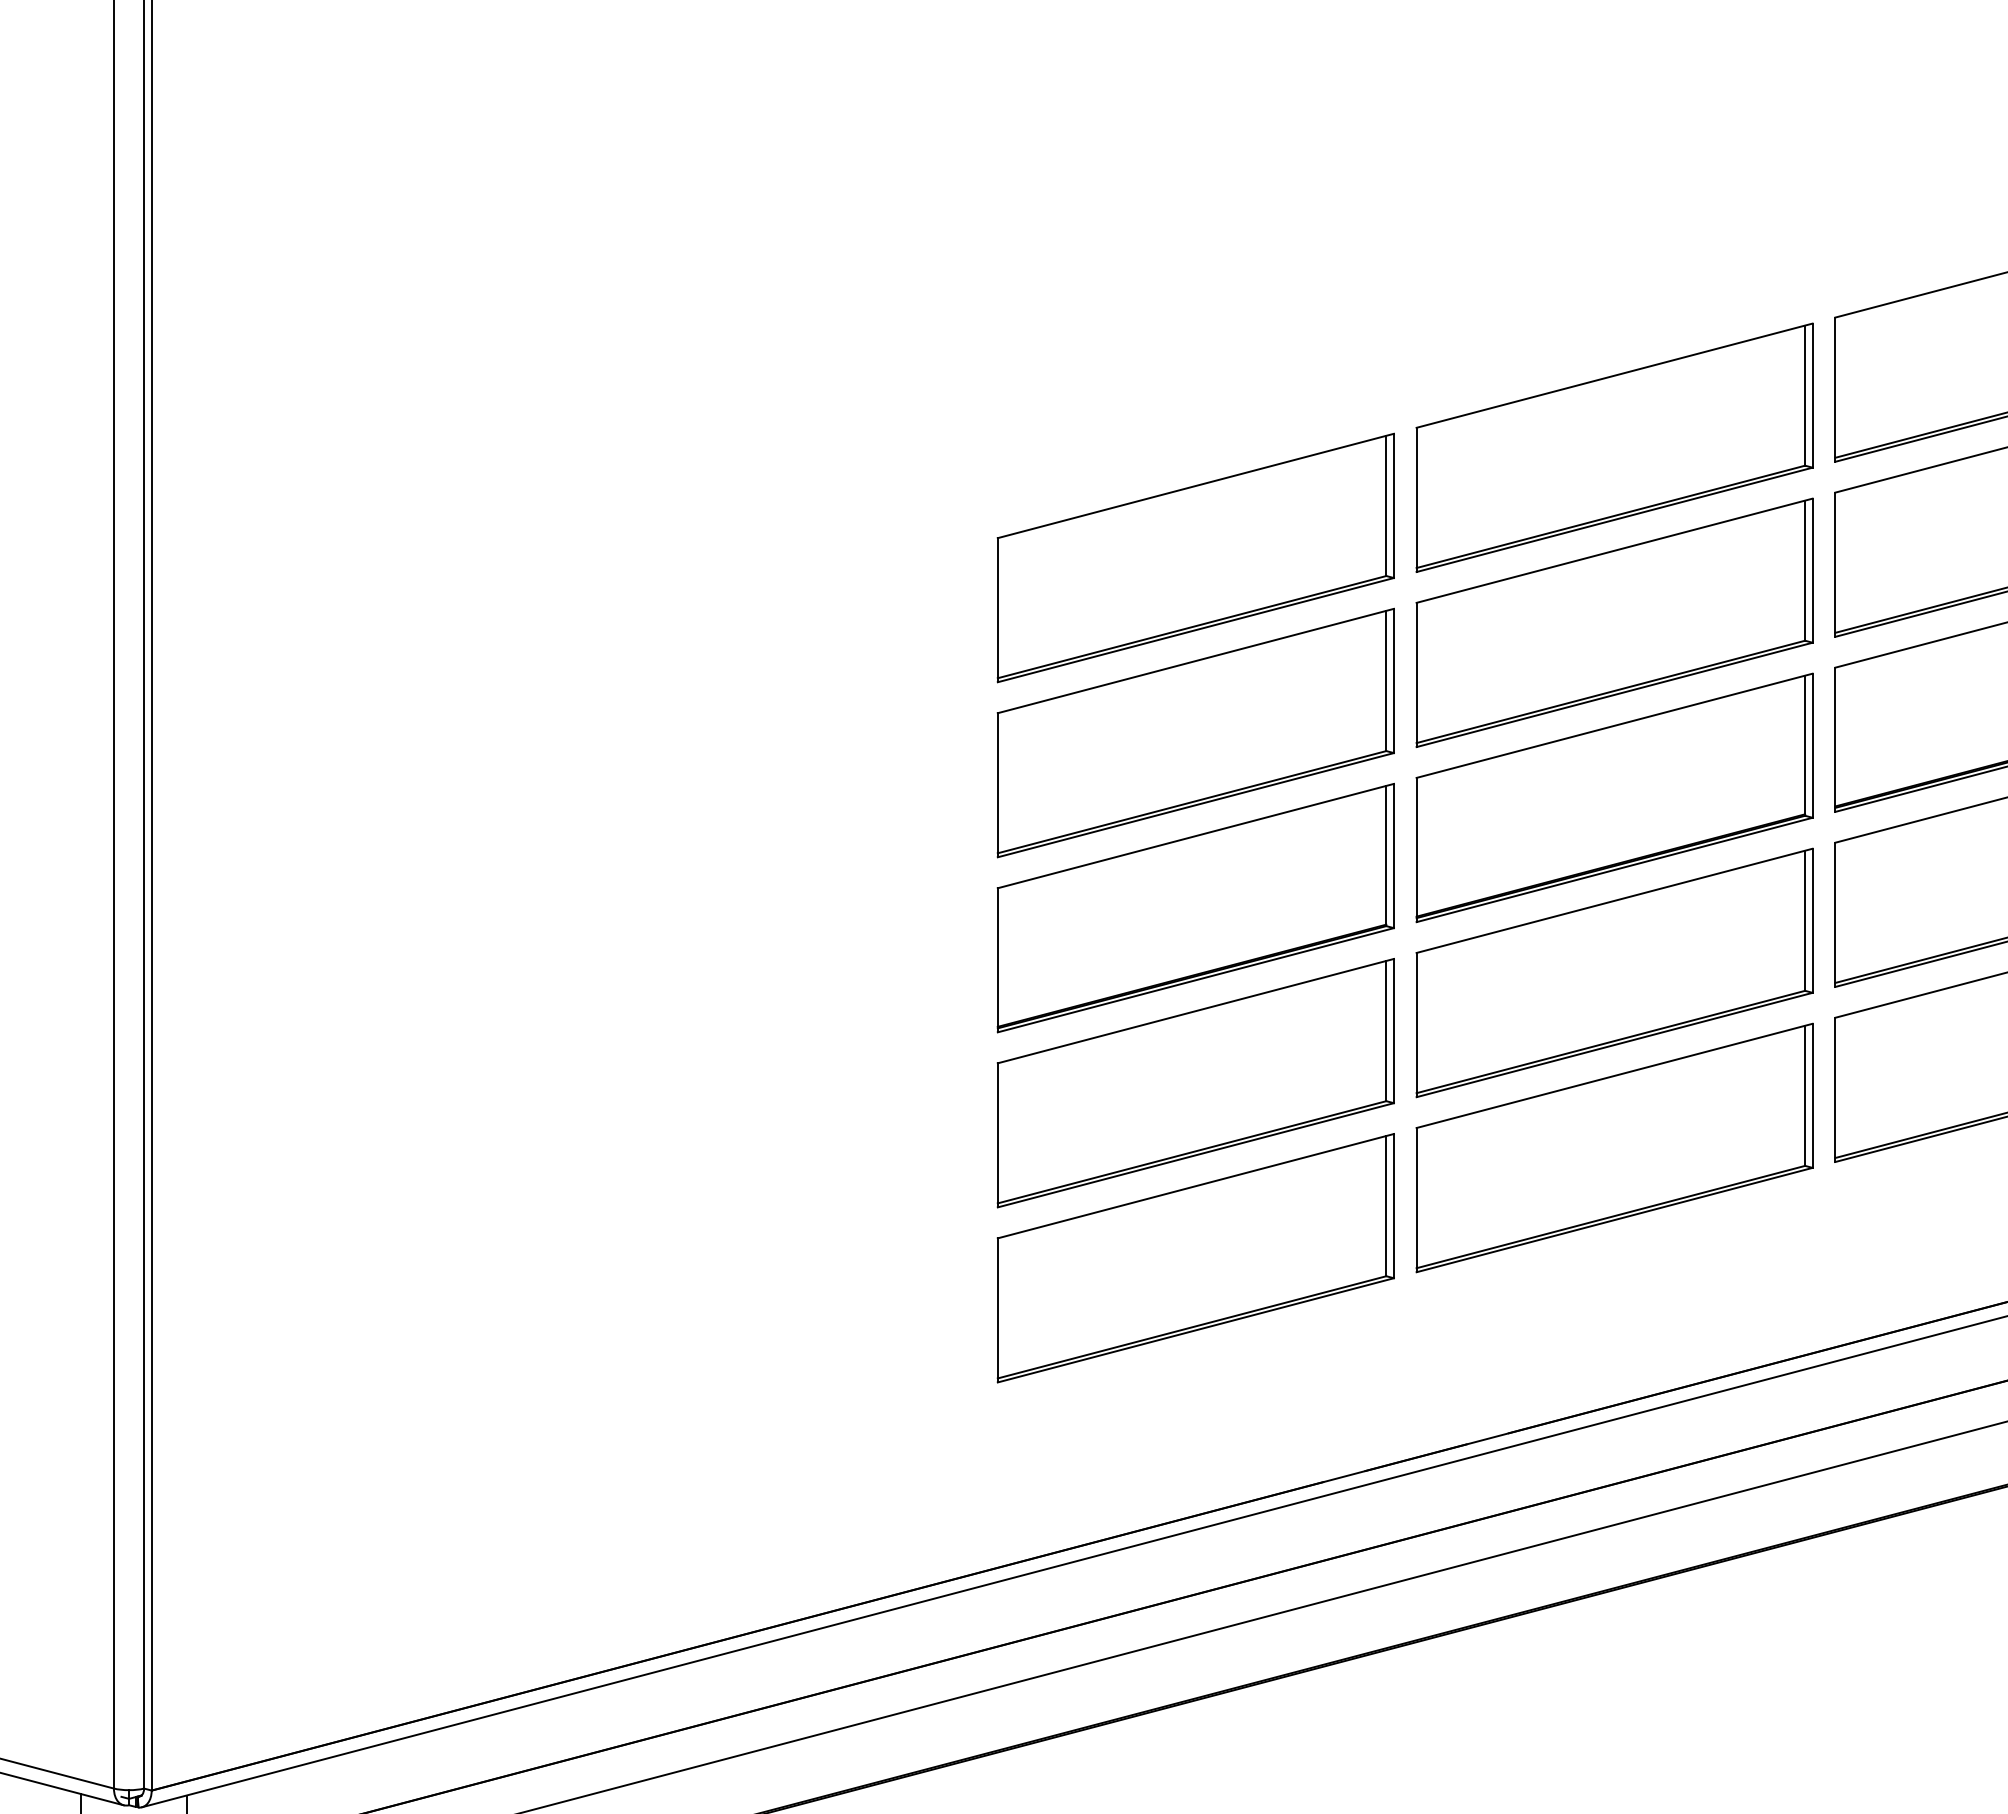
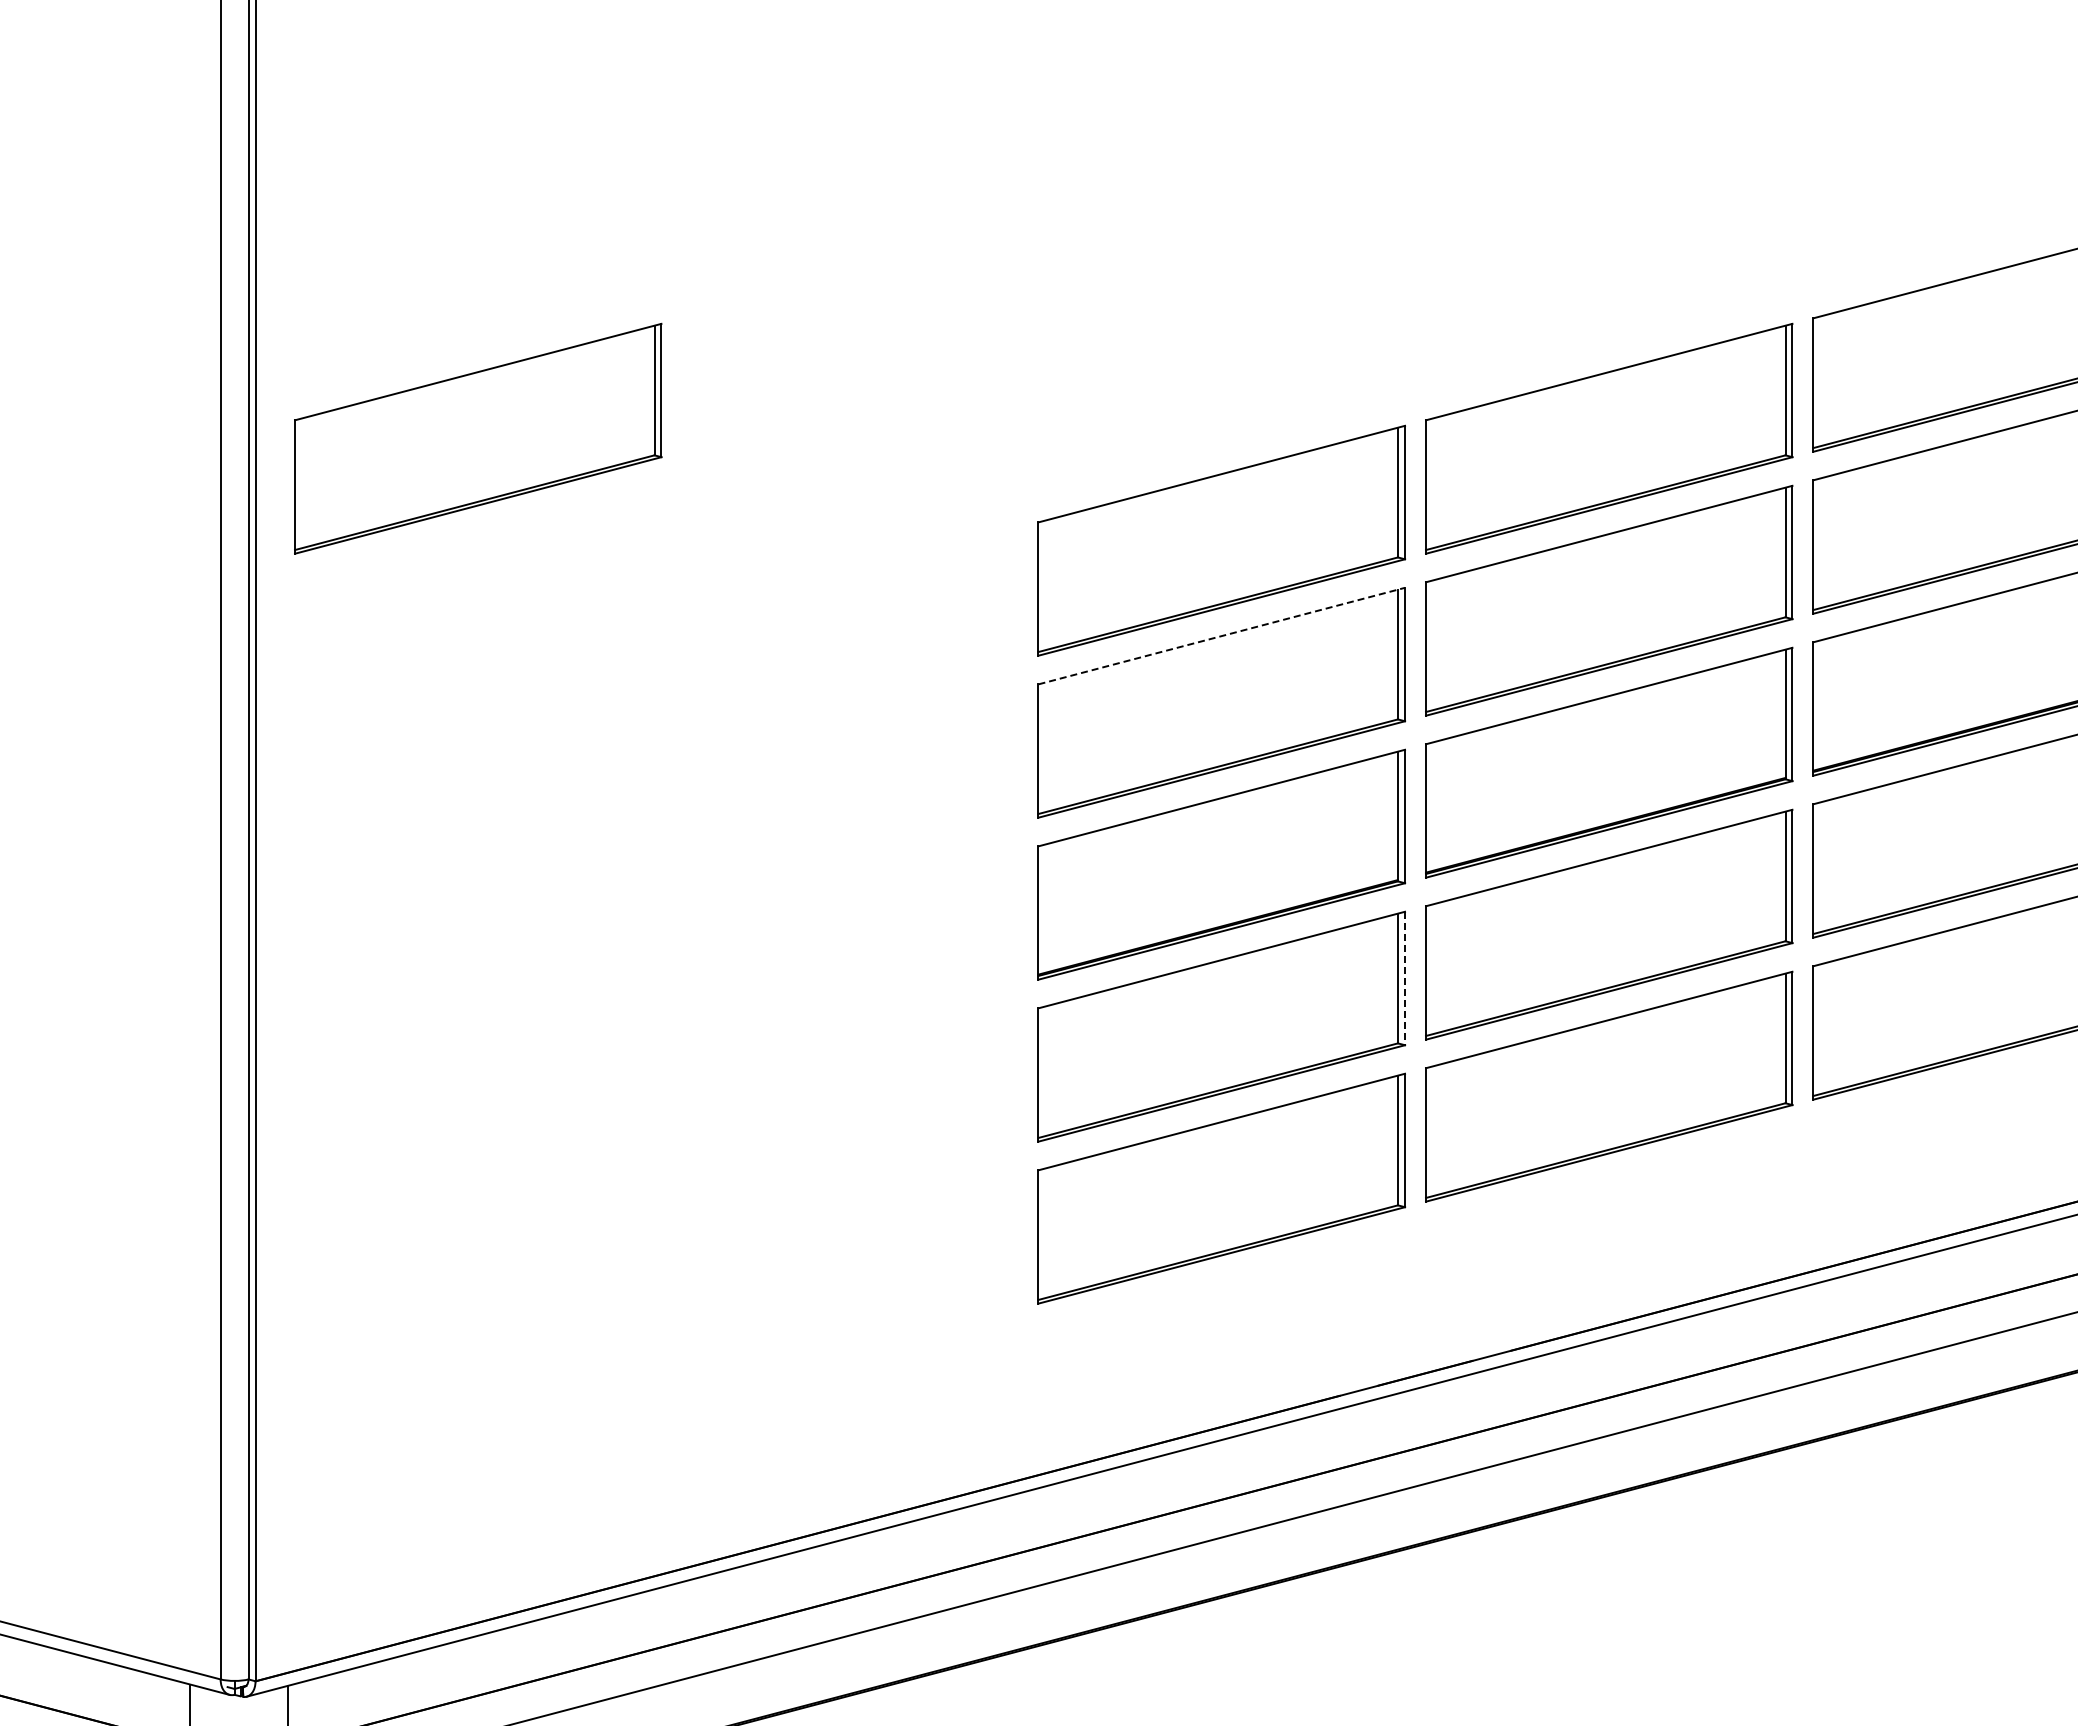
part: (392, 447) -> (478, 438), added
line: (1195, 661) -> (1221, 636), solid -> dashed
line: (1394, 1031) -> (1405, 978), solid -> dashed

